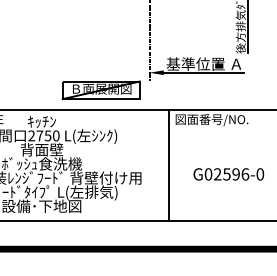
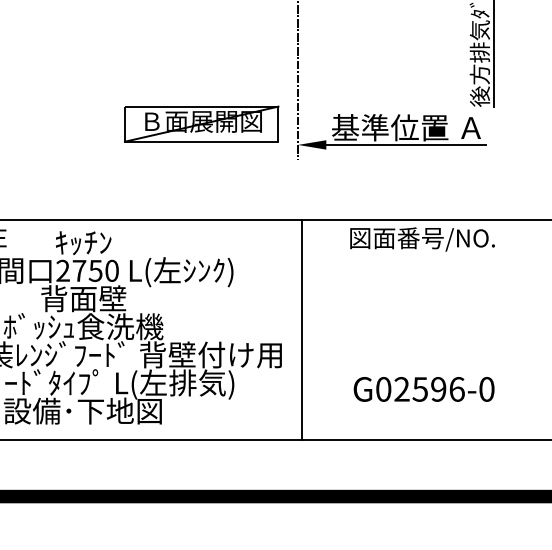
part: (100, 90) -> (200, 124), moved
line: (169, 165) -> (301, 329), moved
text: (228, 174) -> (423, 389), moved

